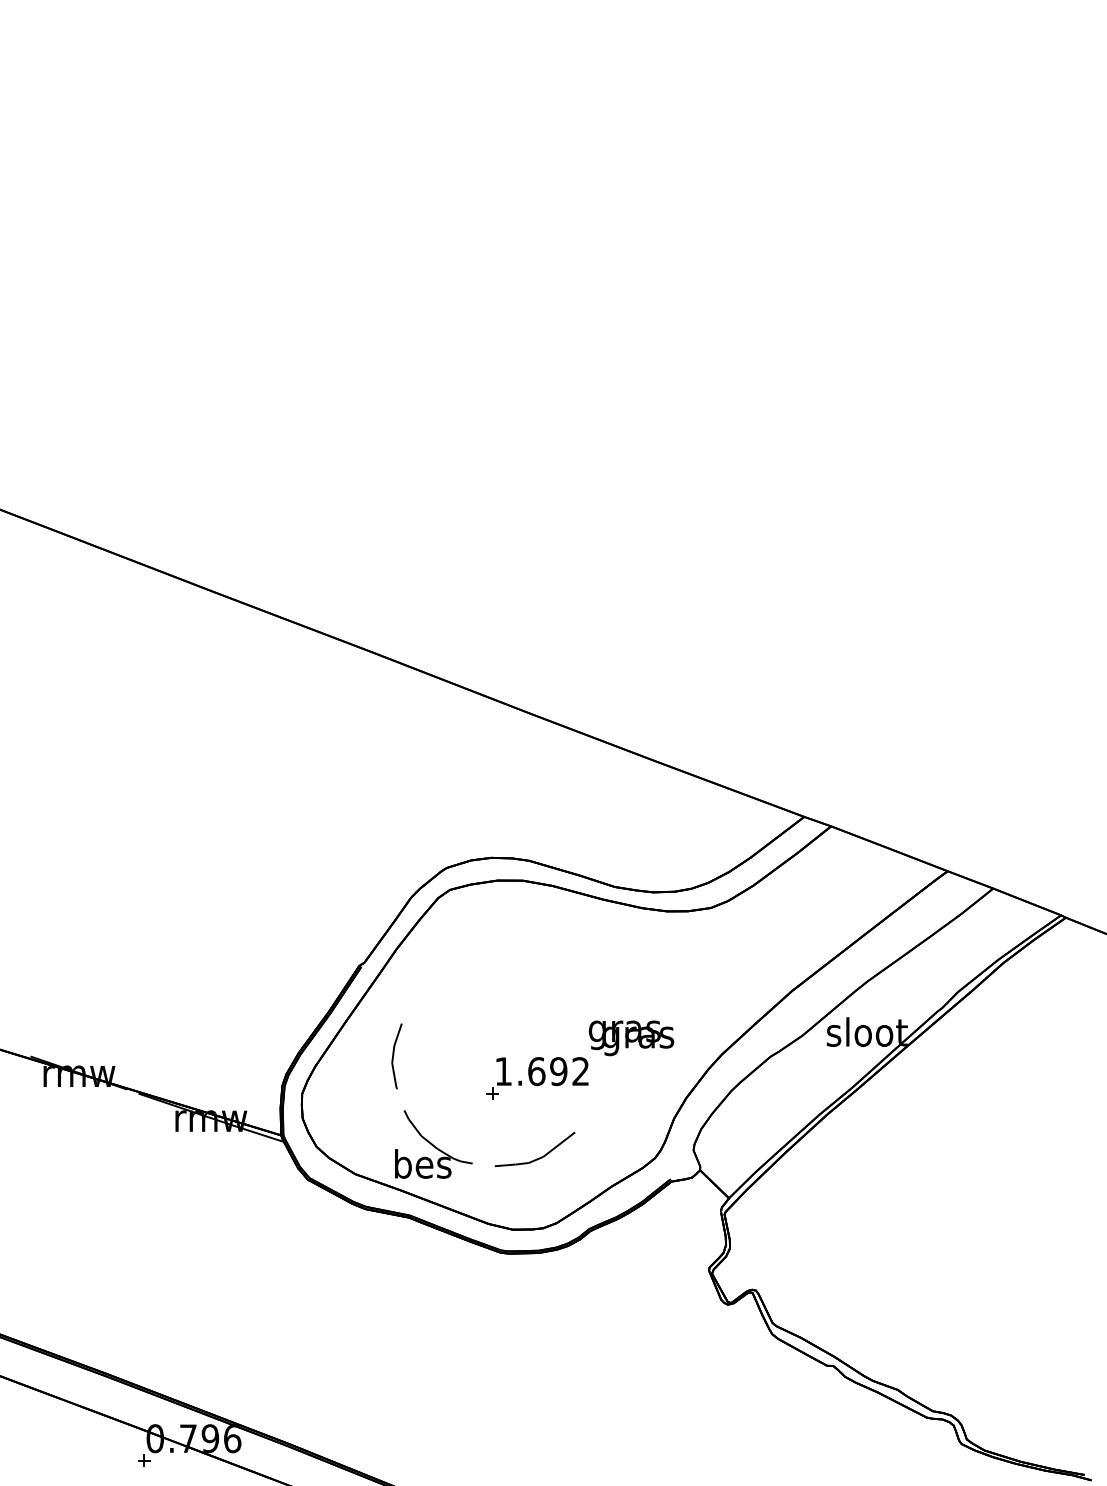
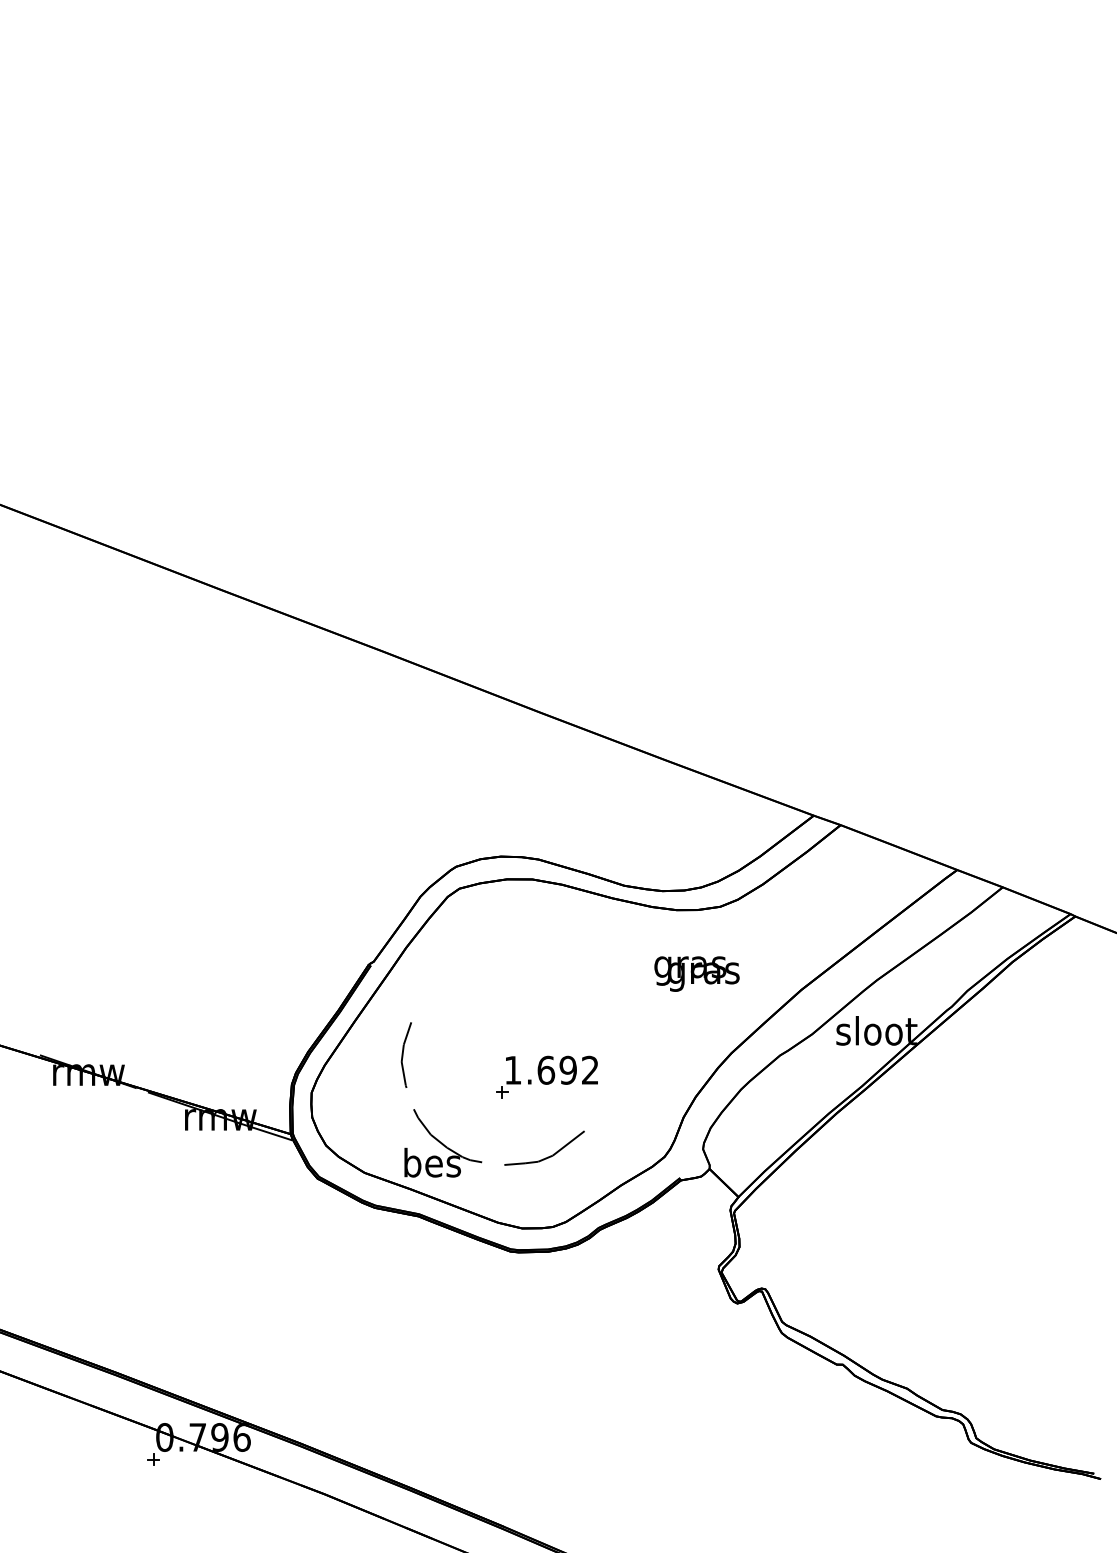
text: (631, 1037) -> (696, 973), moved

